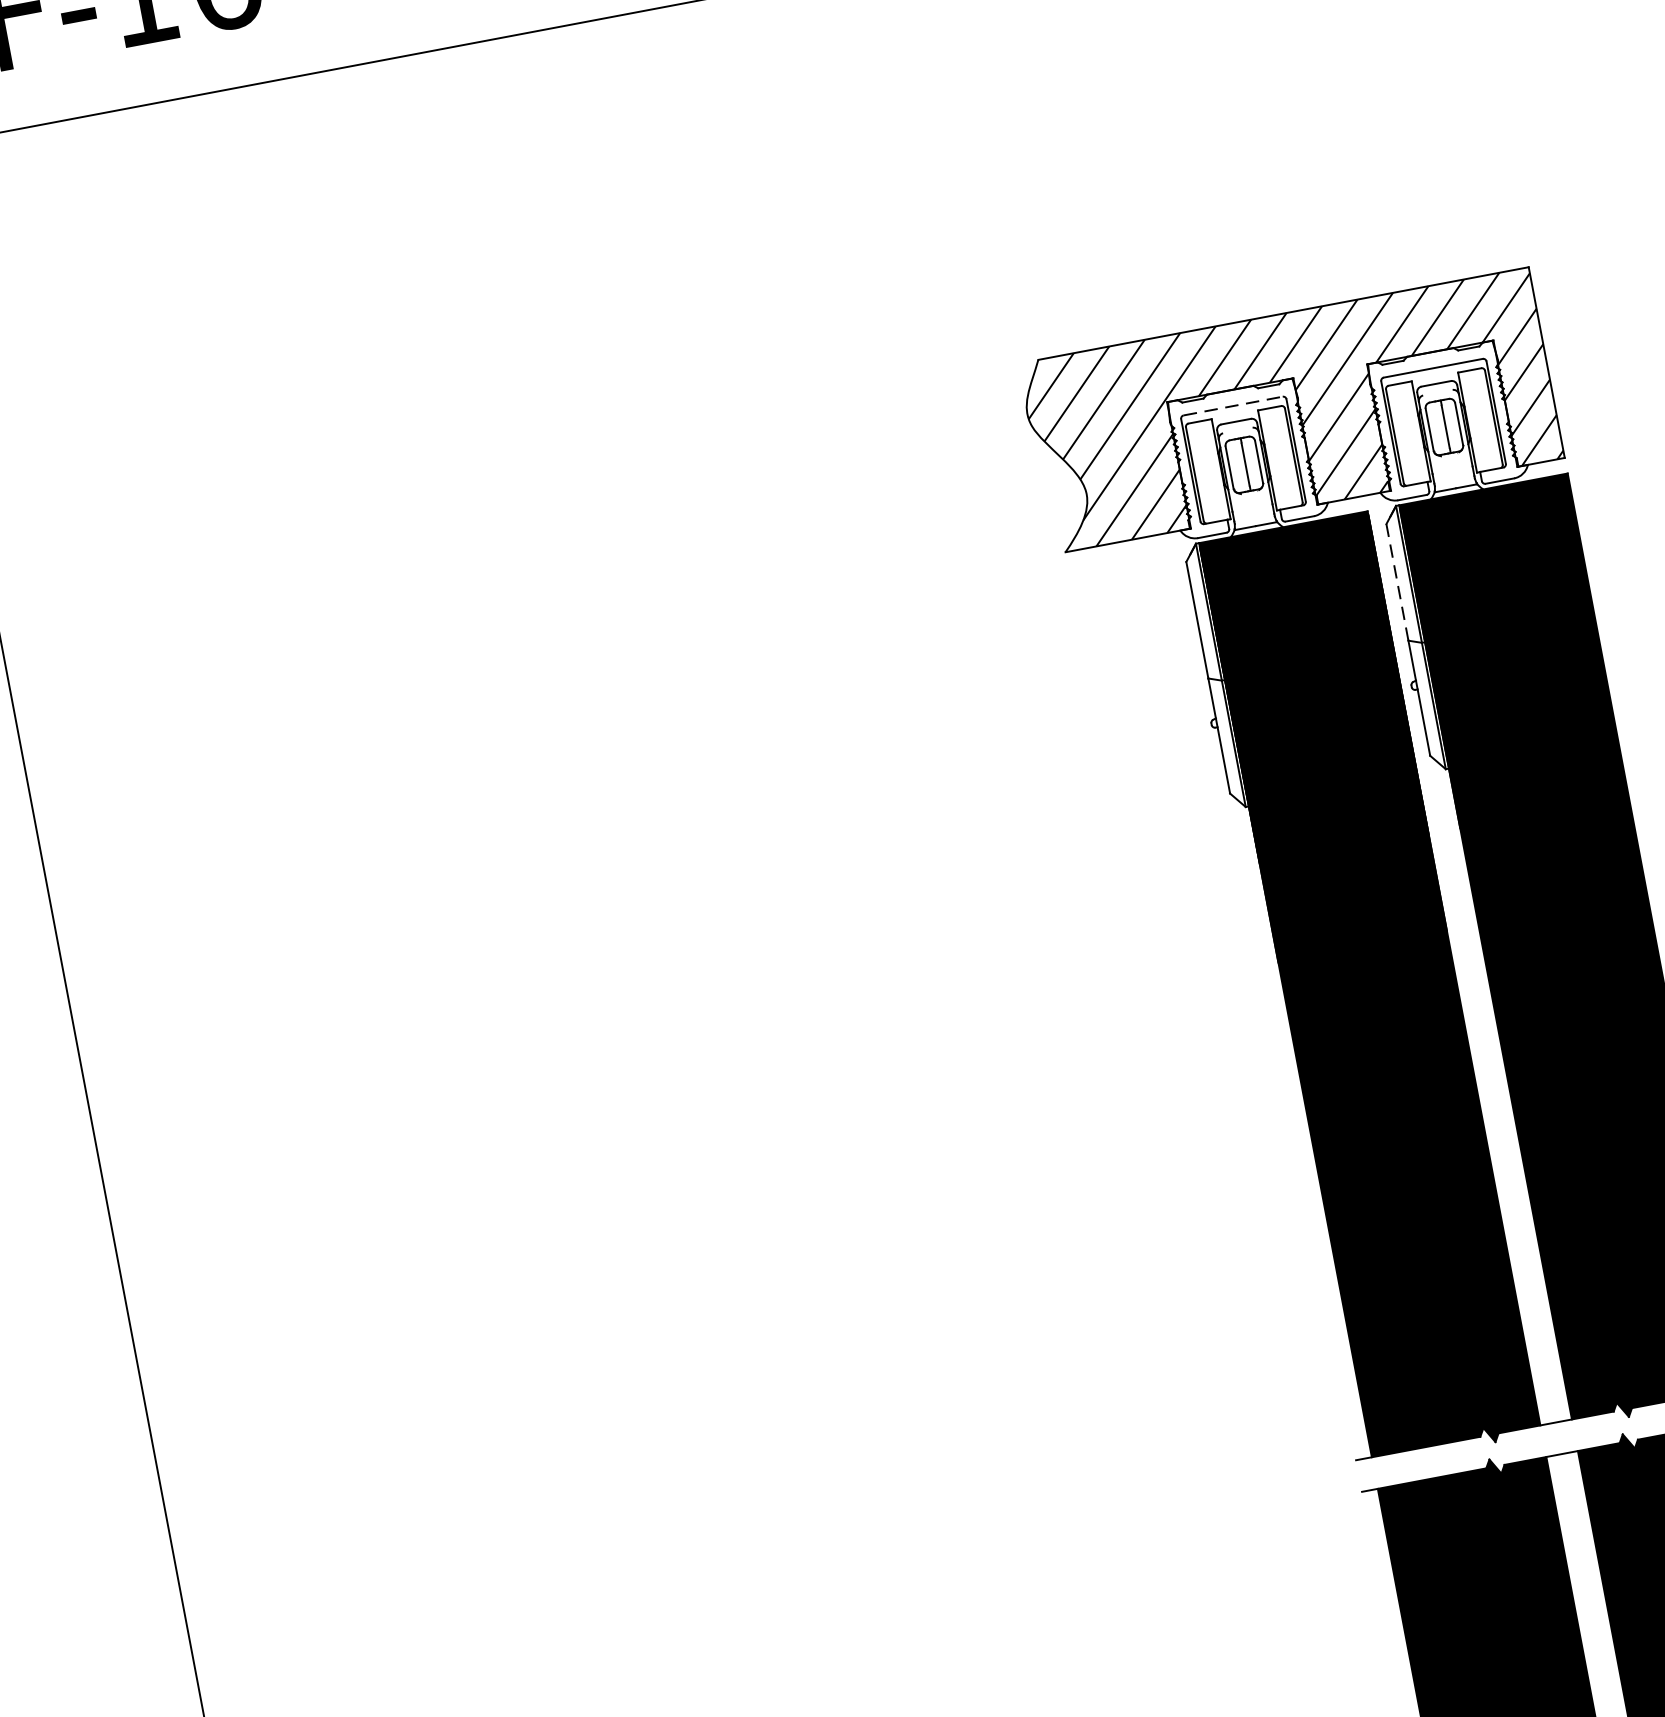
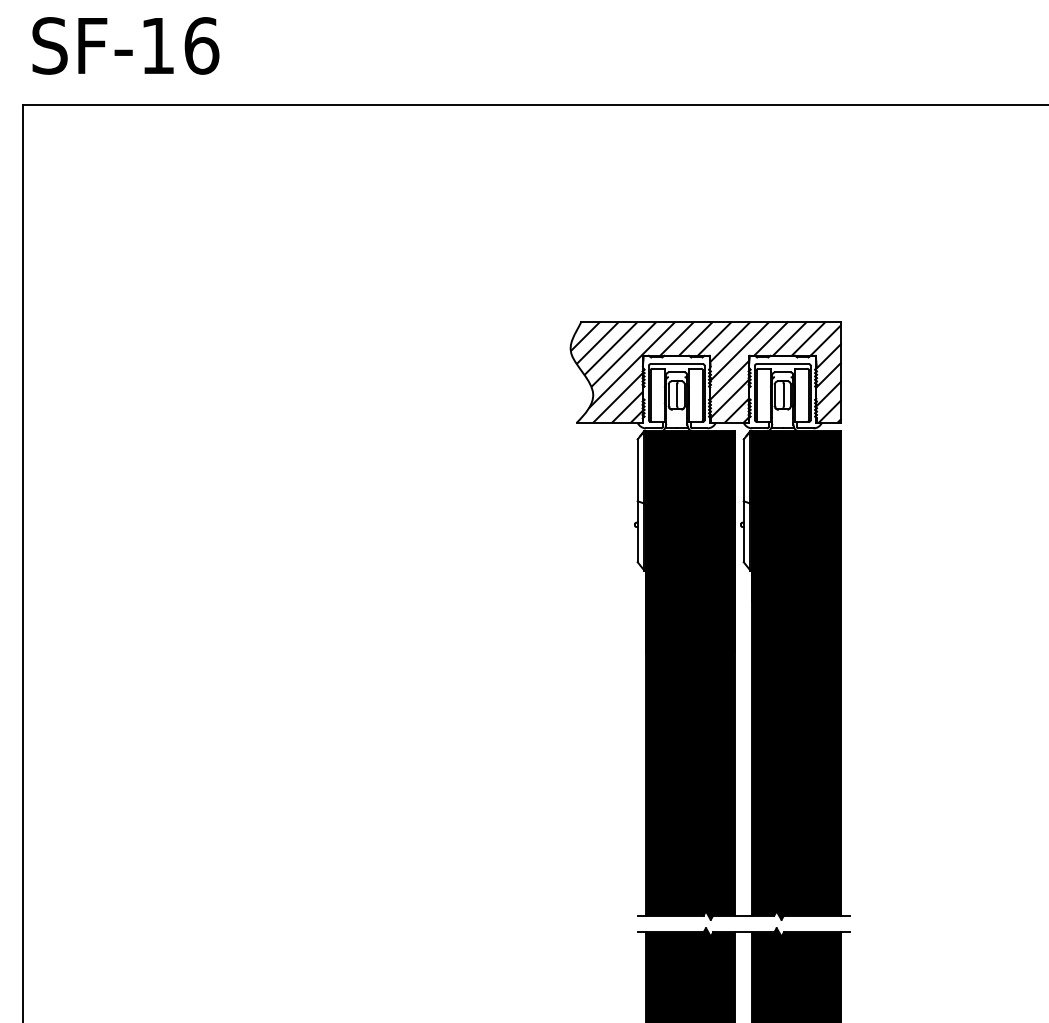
line: (1234, 406) -> (677, 364), dashed -> solid
line: (1396, 582) -> (743, 470), dashed -> solid

